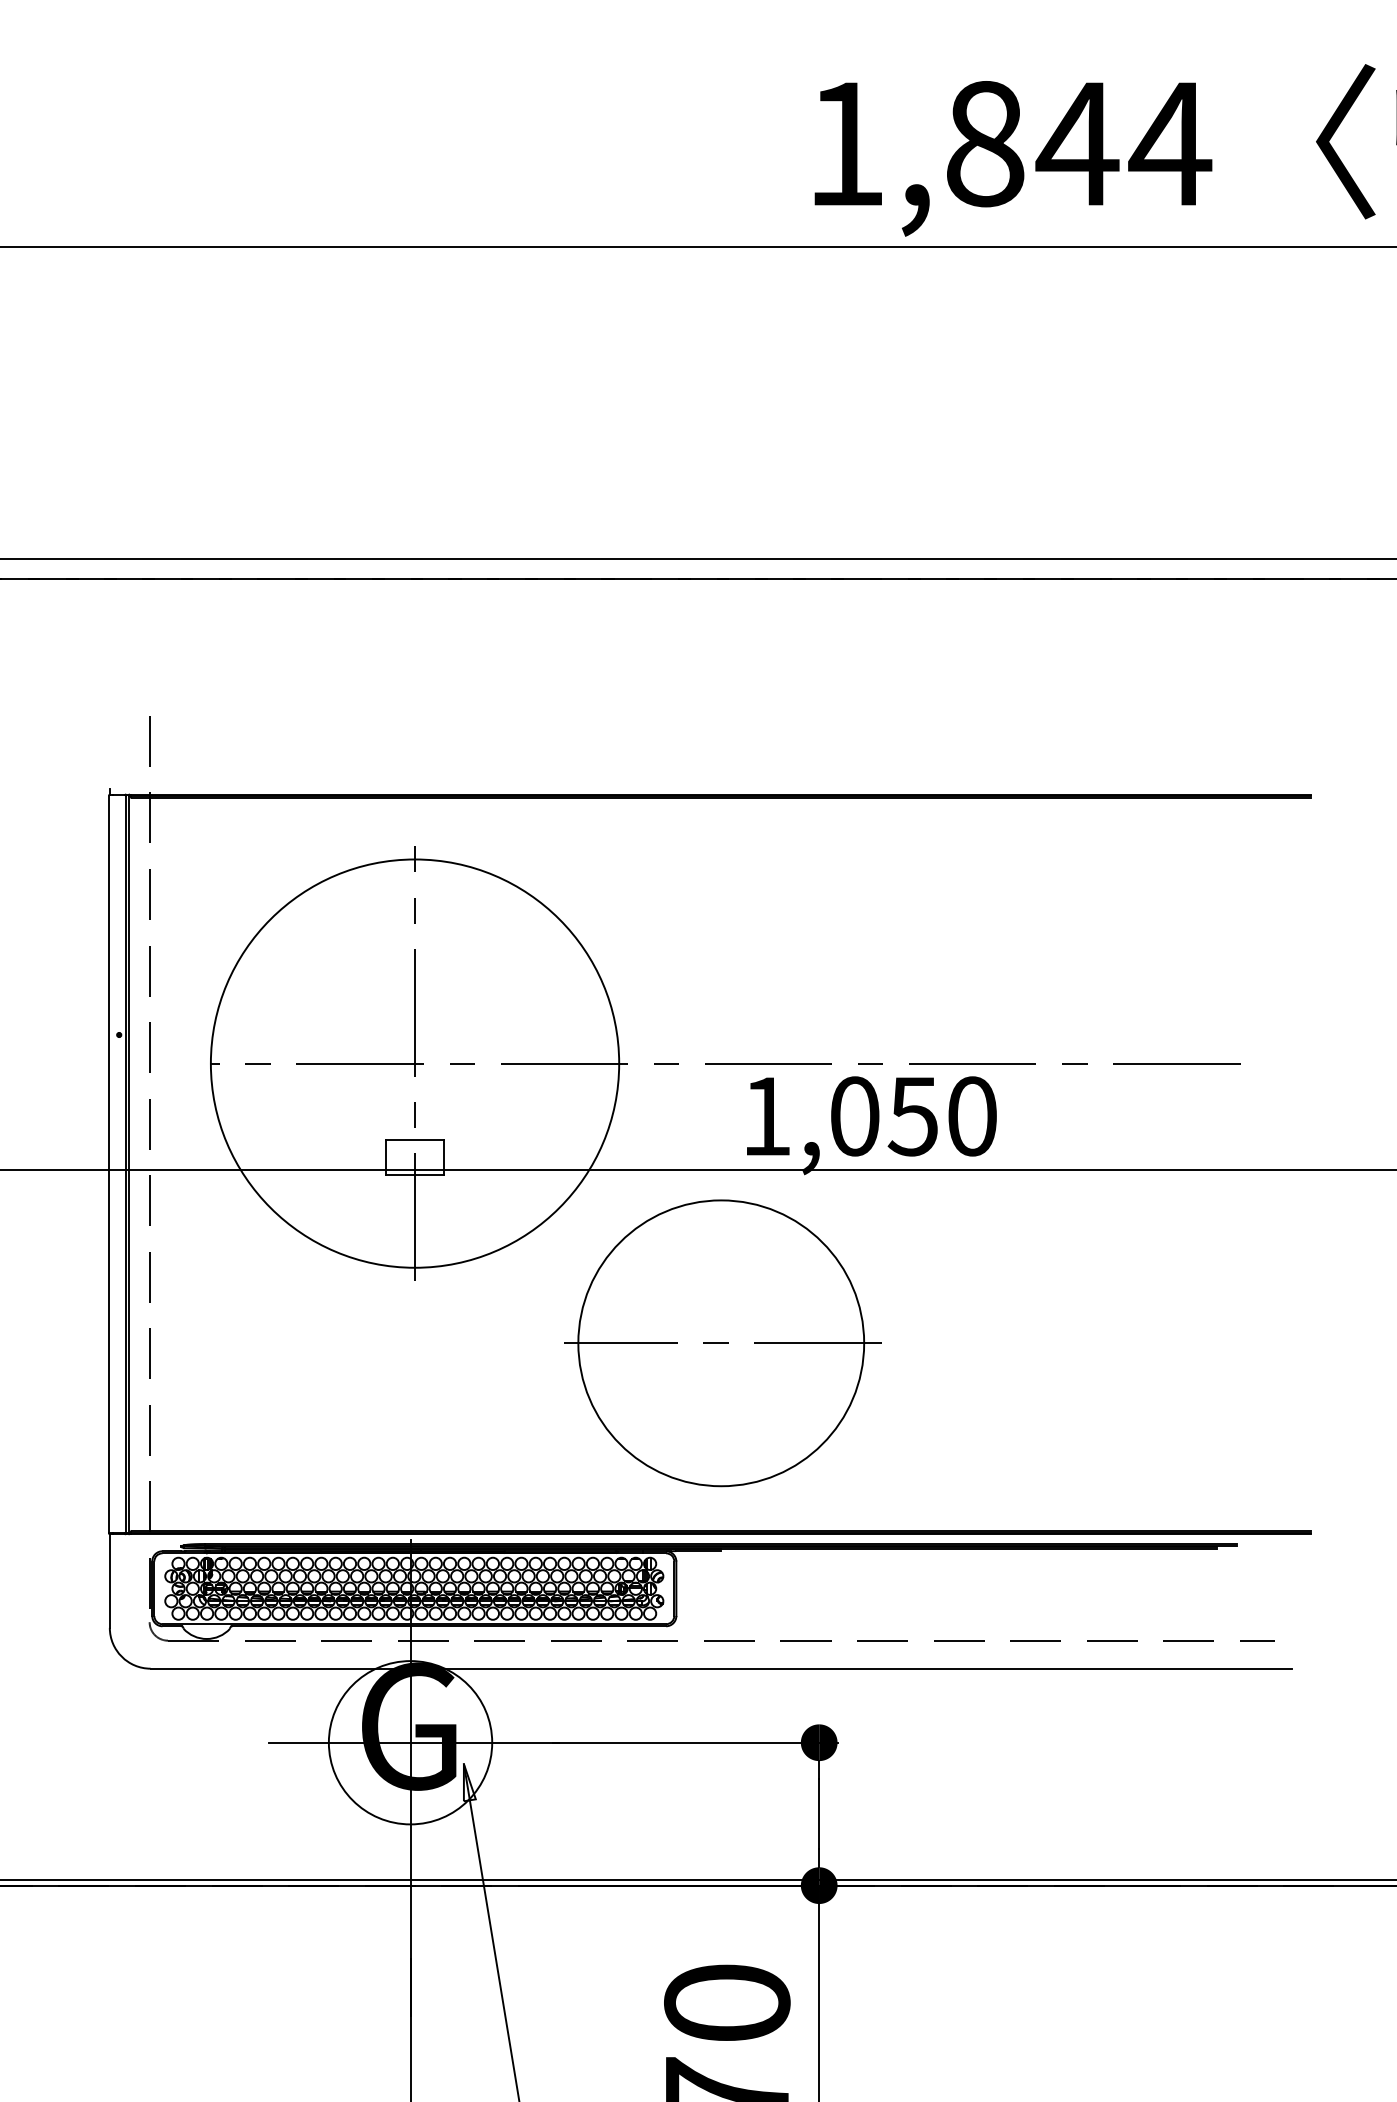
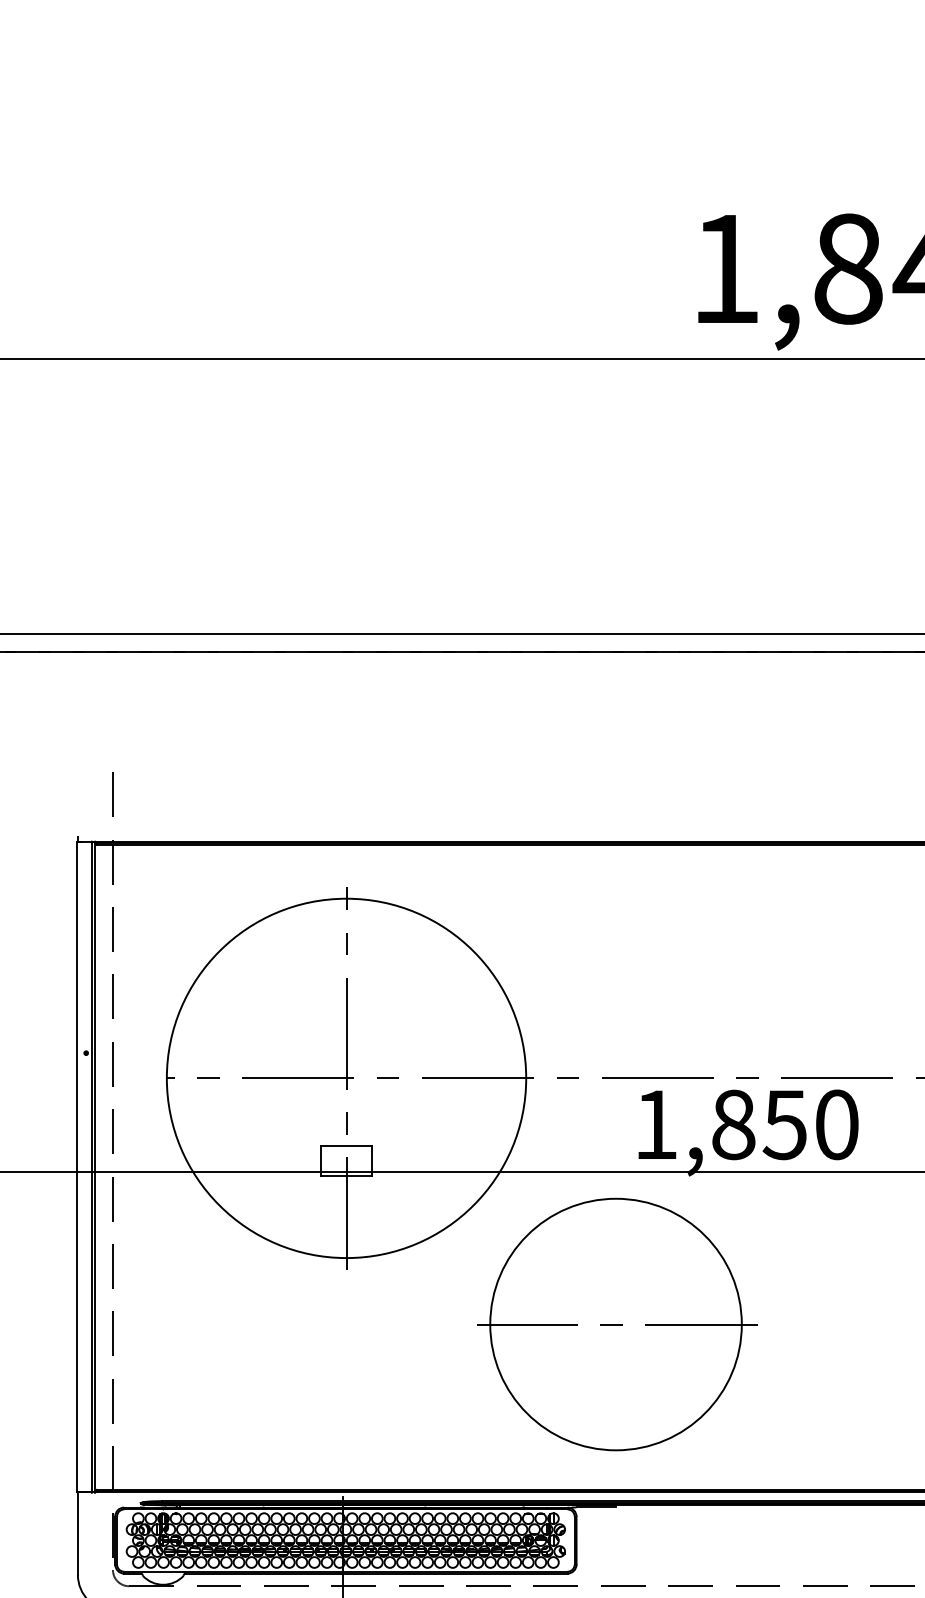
text: (854, 1116) -> (733, 1124), 1,050 -> 1,850

